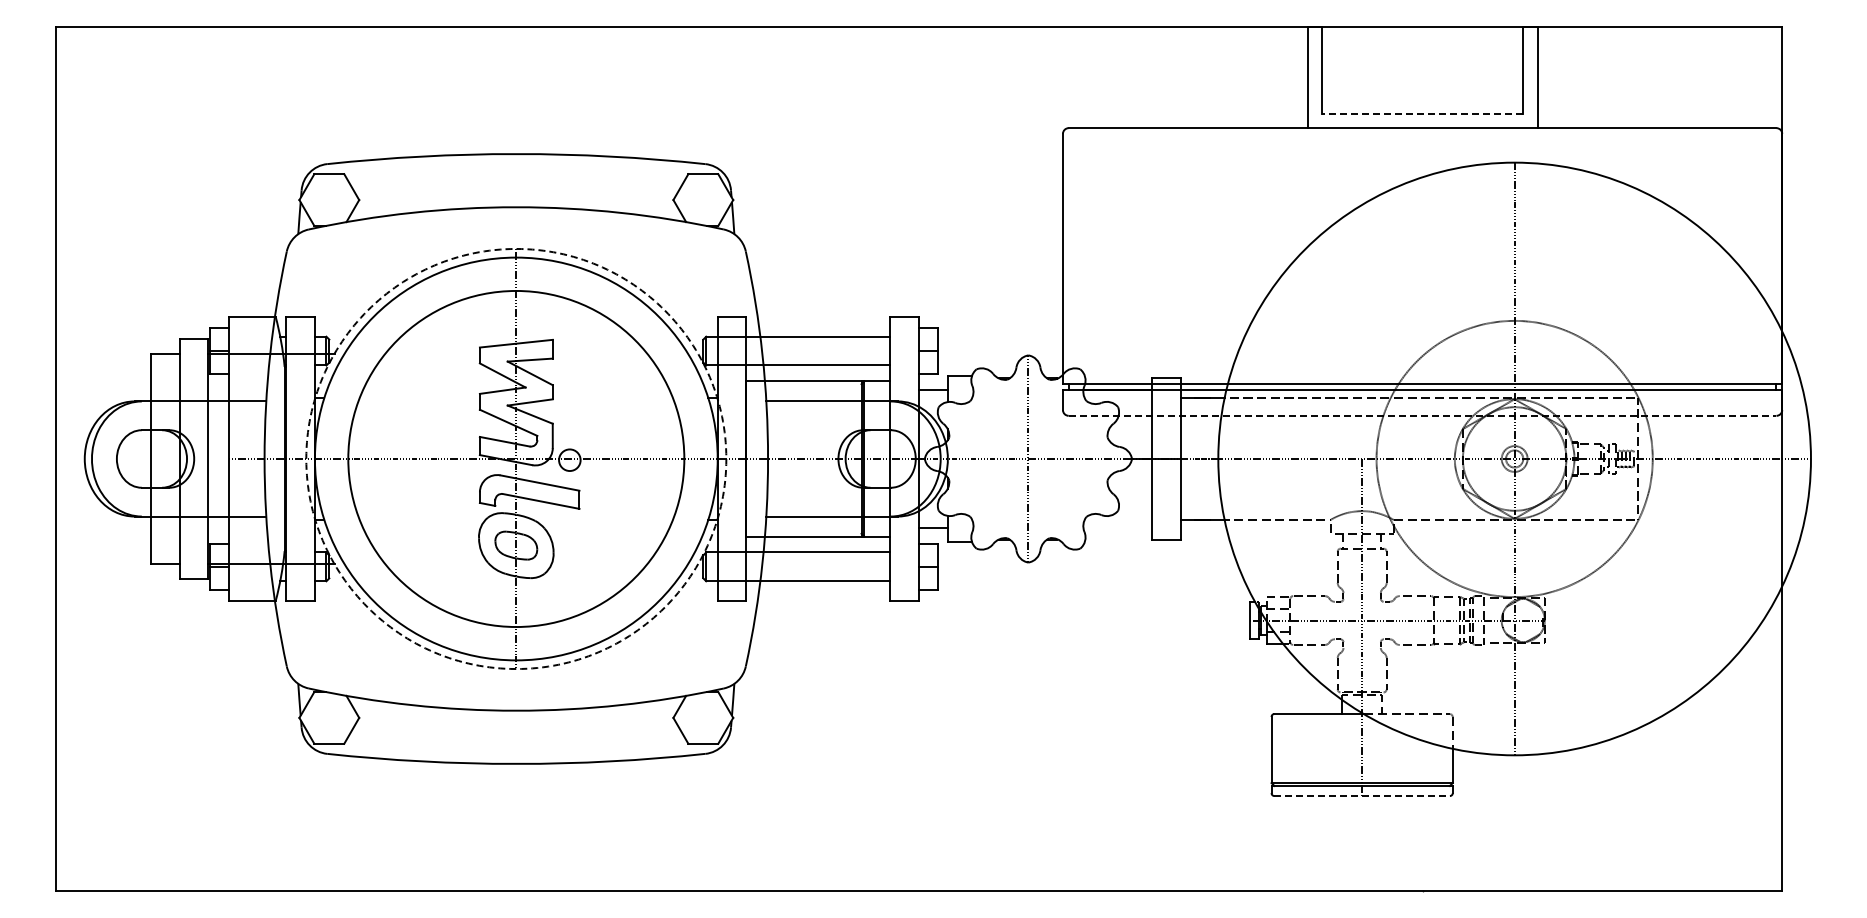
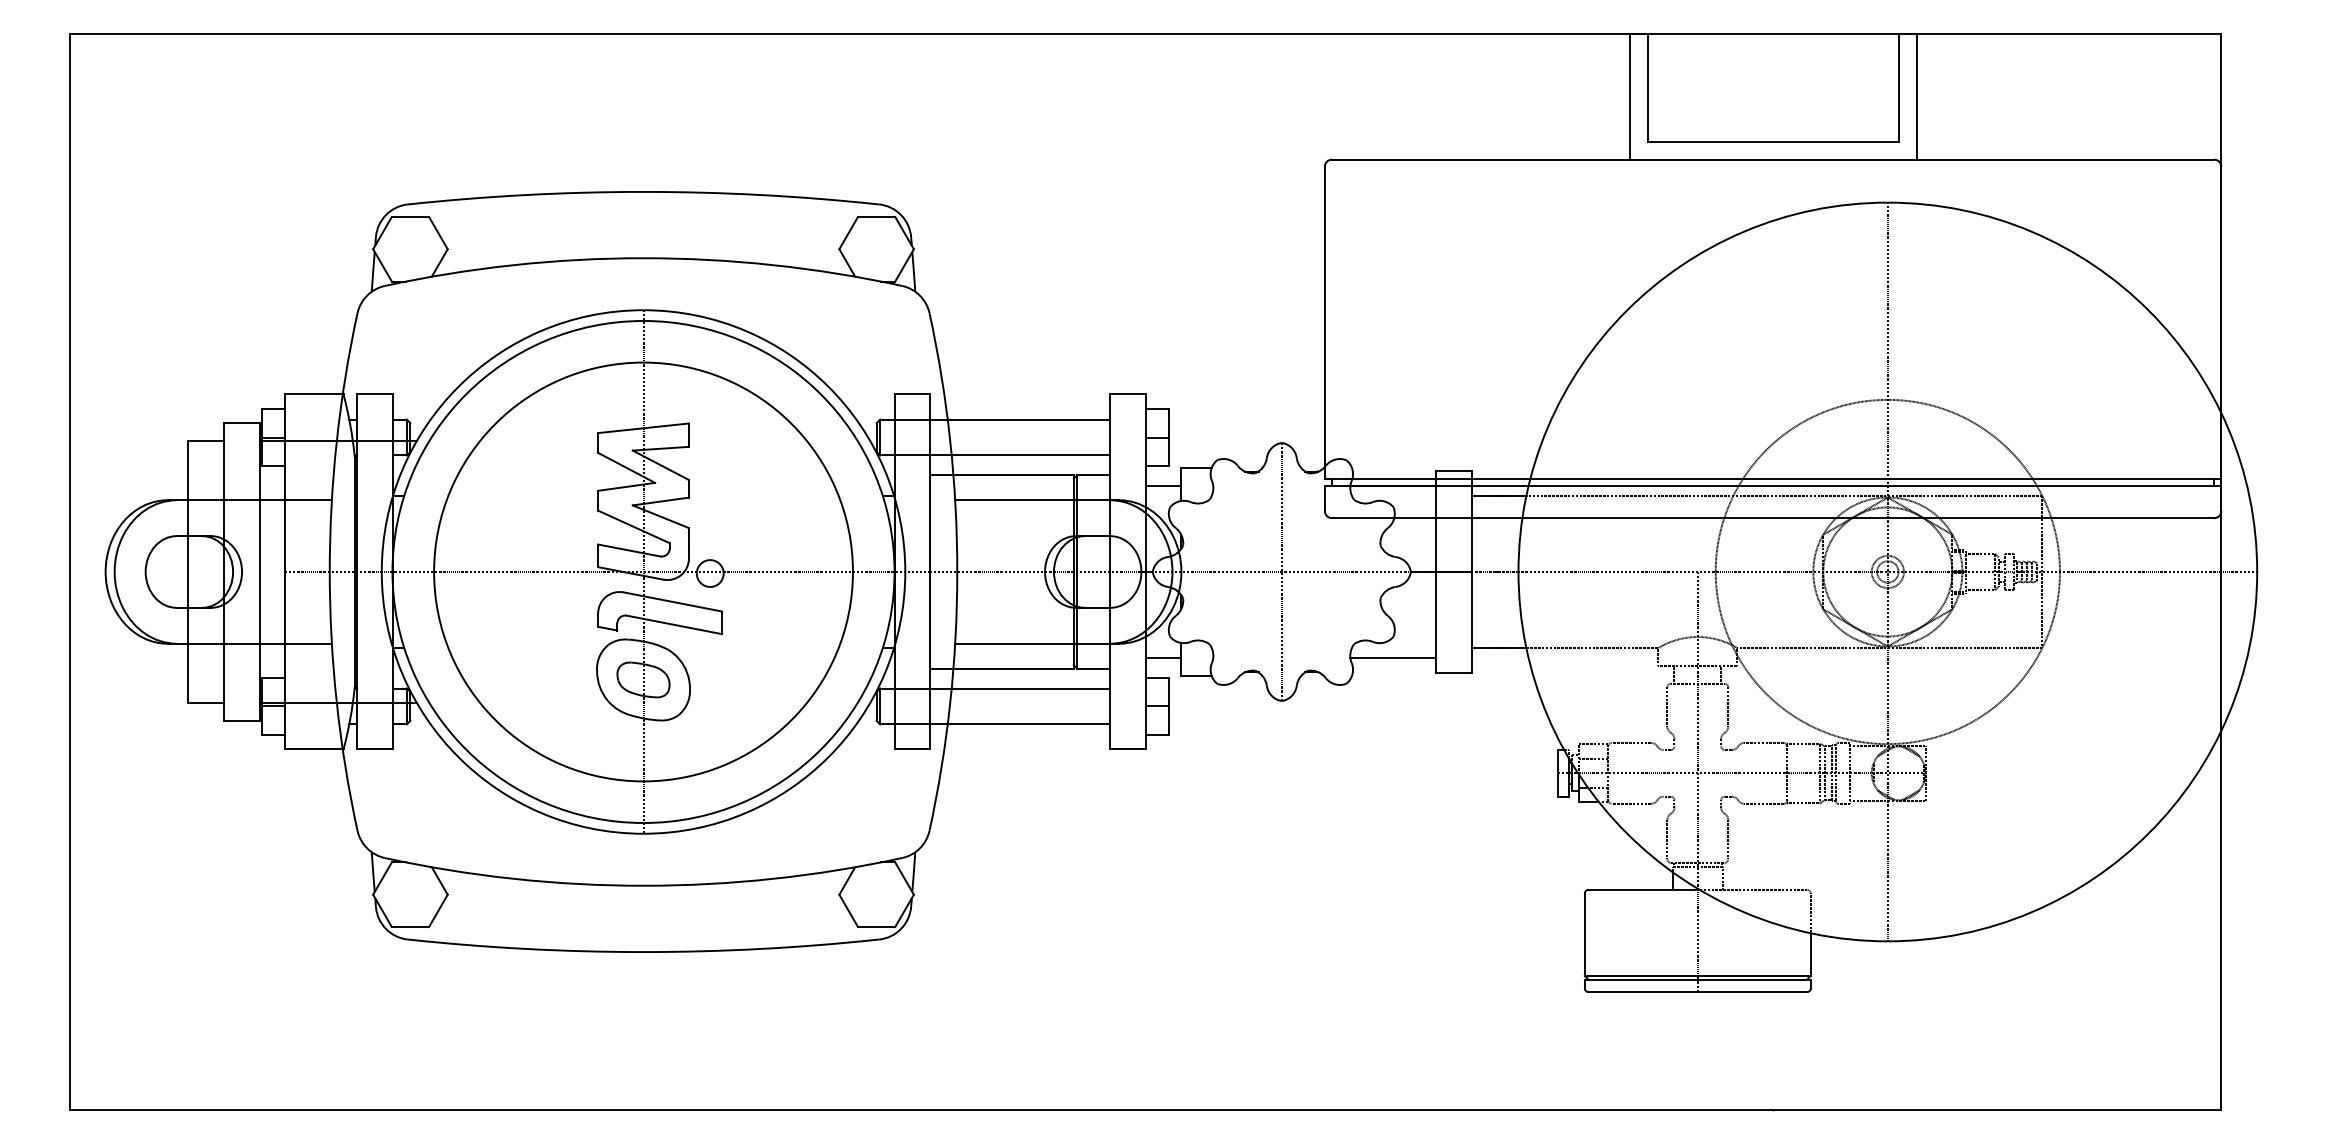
line: (1422, 113) -> (1772, 141), dashed -> solid
line: (1422, 415) -> (1772, 517), dashed -> solid
circle: (516, 458) -> (643, 571), dashed -> solid
line: (1117, 528) -> (1392, 658), added
line: (1362, 796) -> (1698, 992), dashed -> solid

